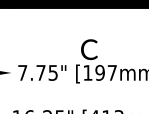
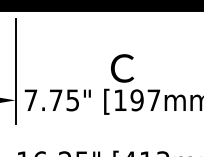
line: (11, 51) -> (15, 71), added

